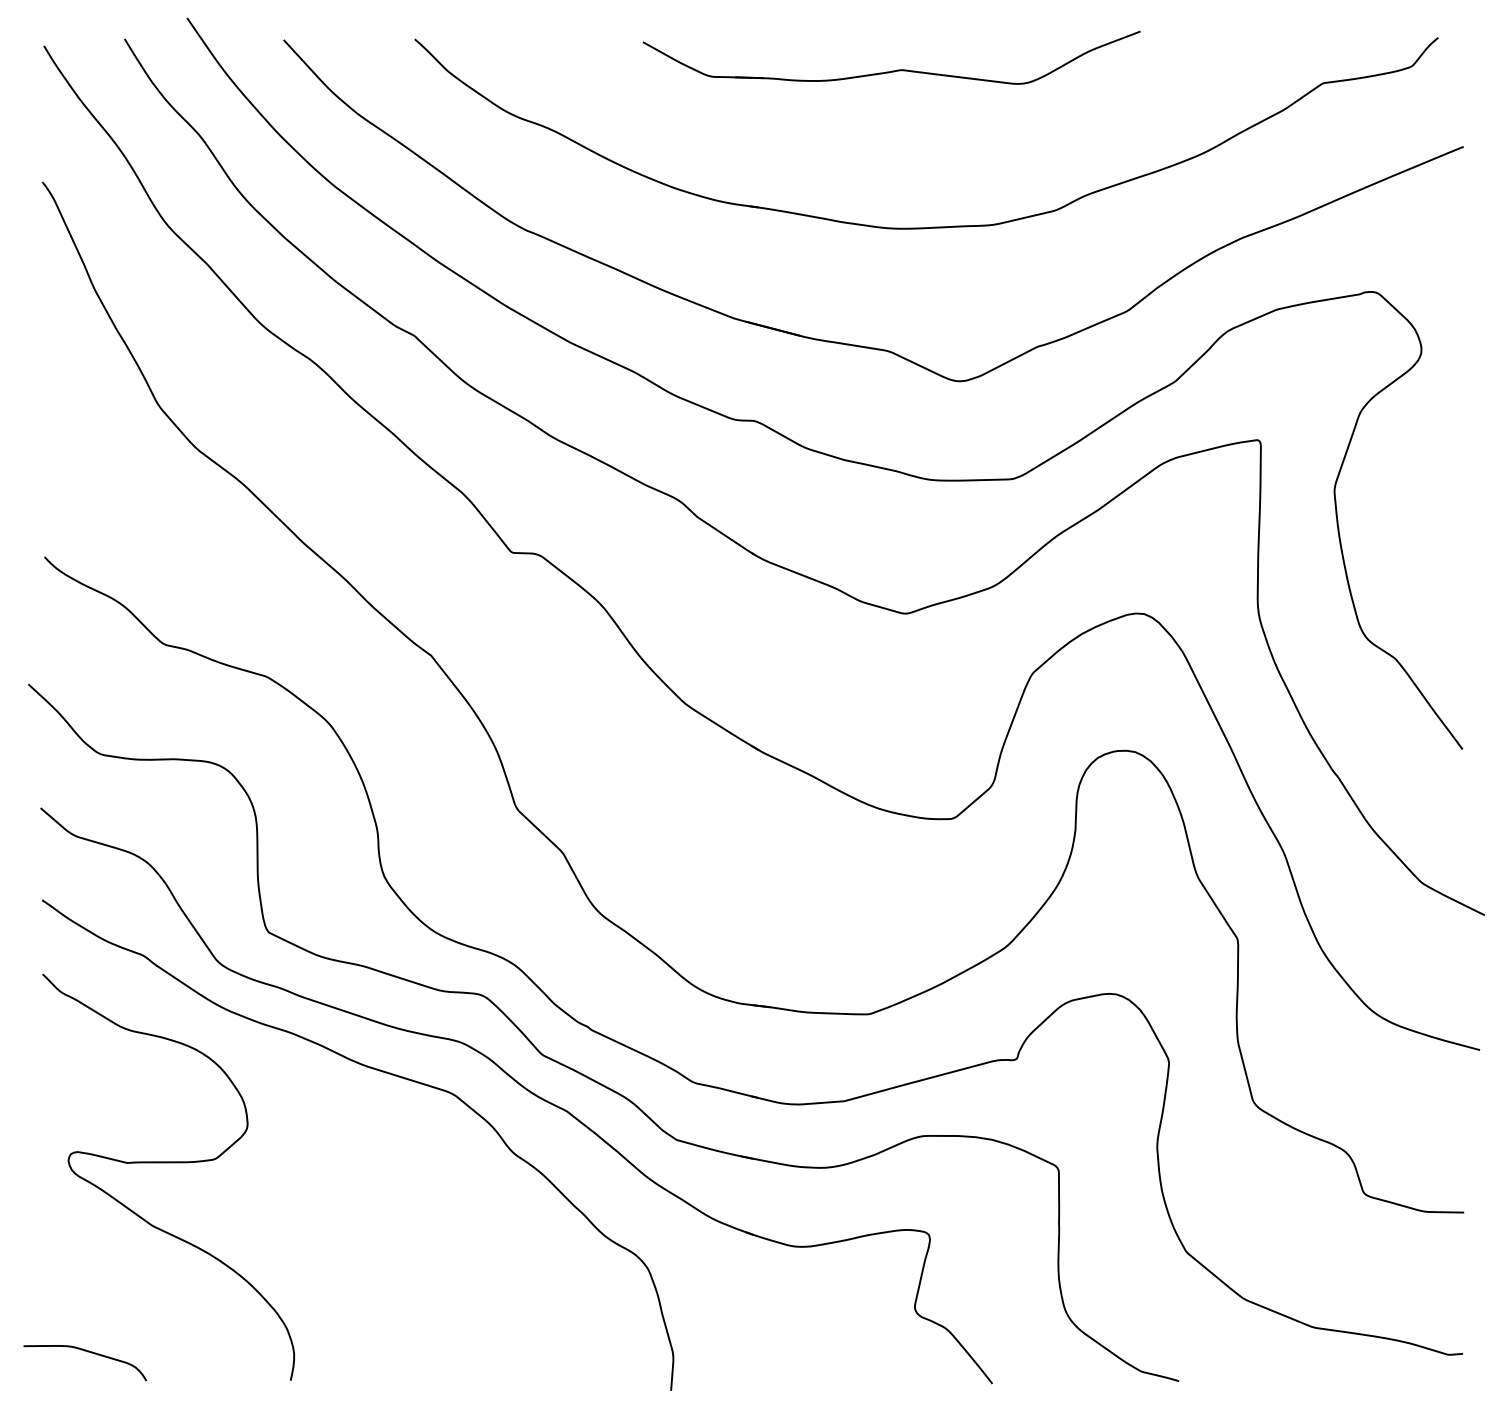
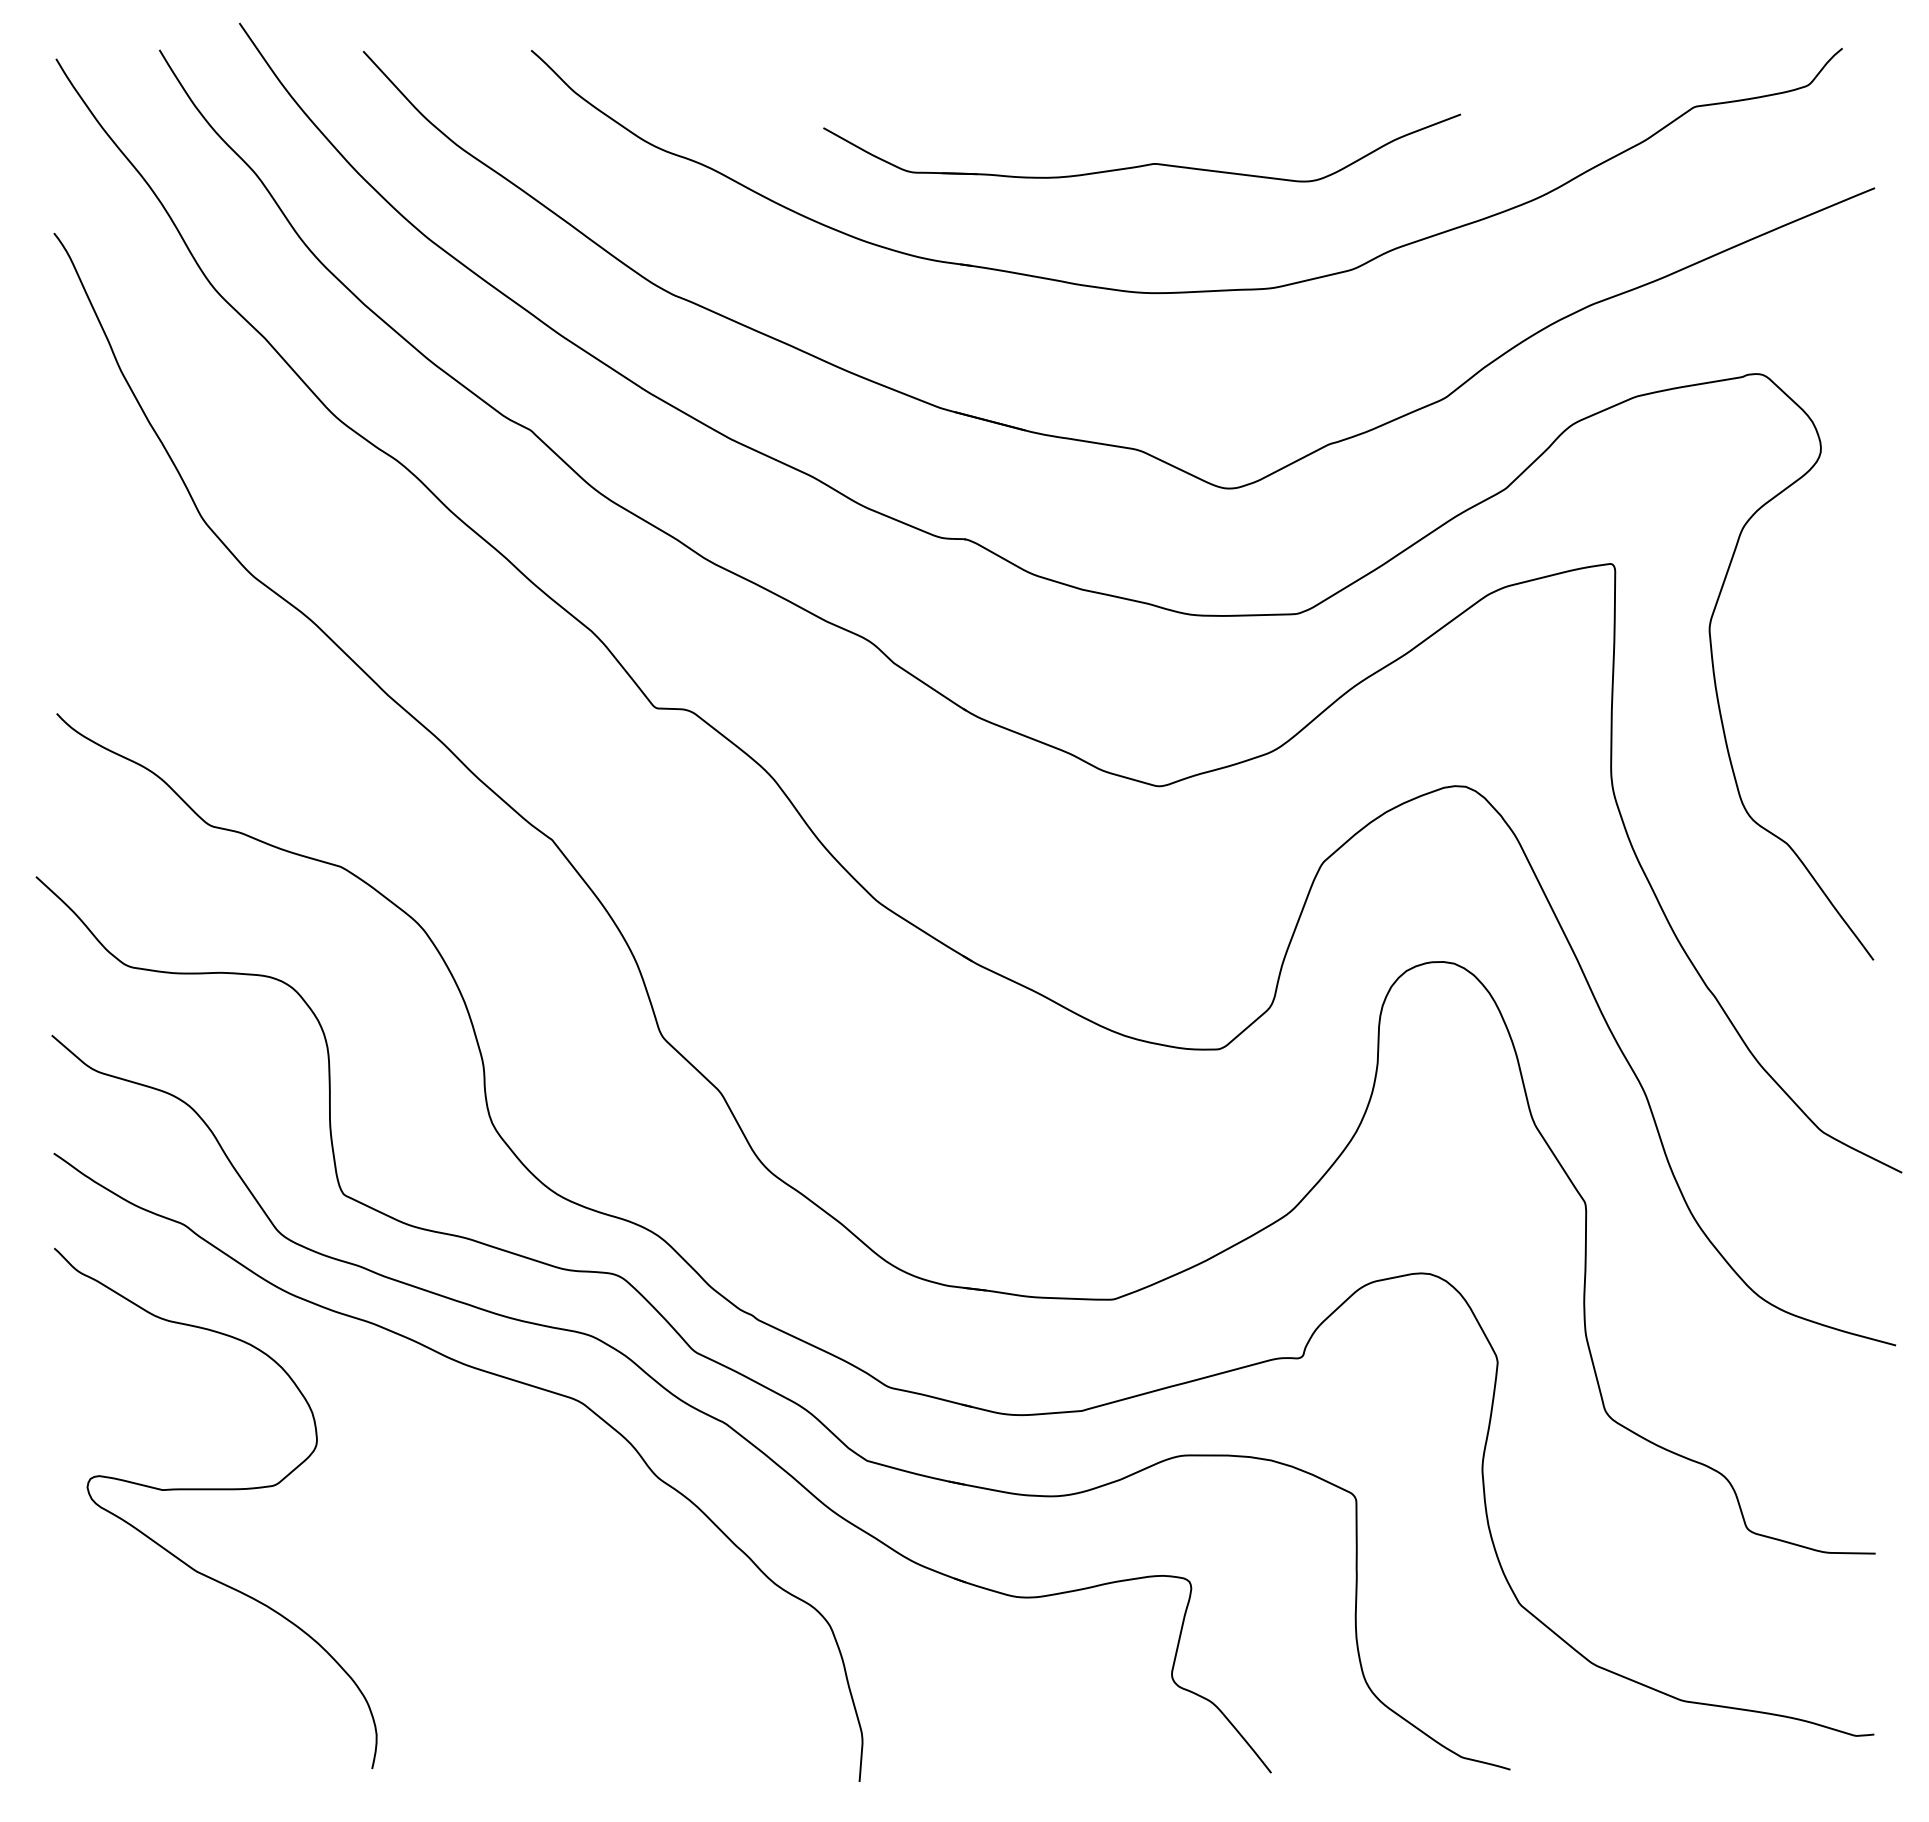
part: (892, 70) -> (1143, 164), moved
curve: (88, 1352) -> (112, 1732), removed

